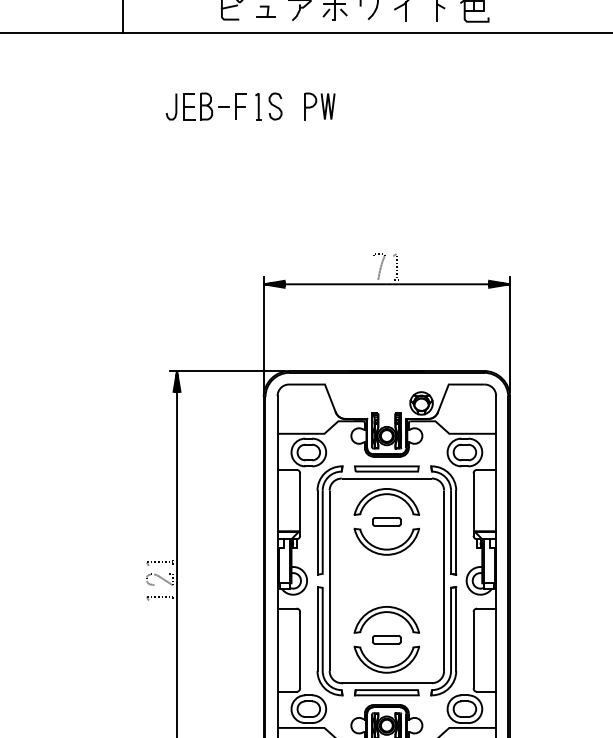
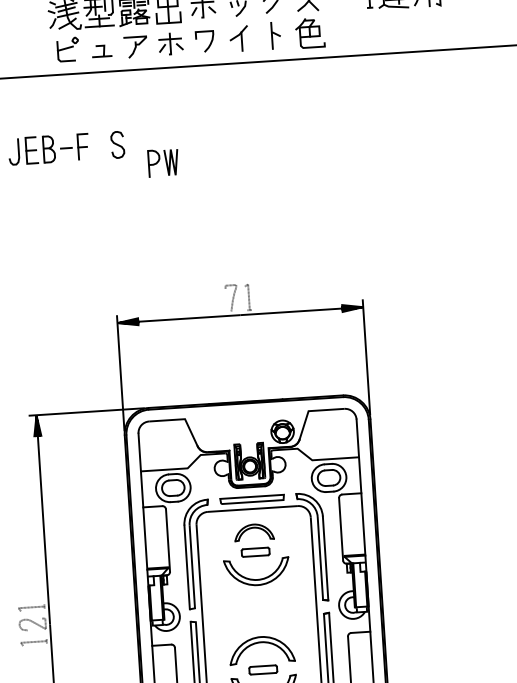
part: (258, 106) -> (100, 146), removed
part: (319, 106) -> (162, 163), moved
part: (386, 501) -> (253, 531), size x0.6

